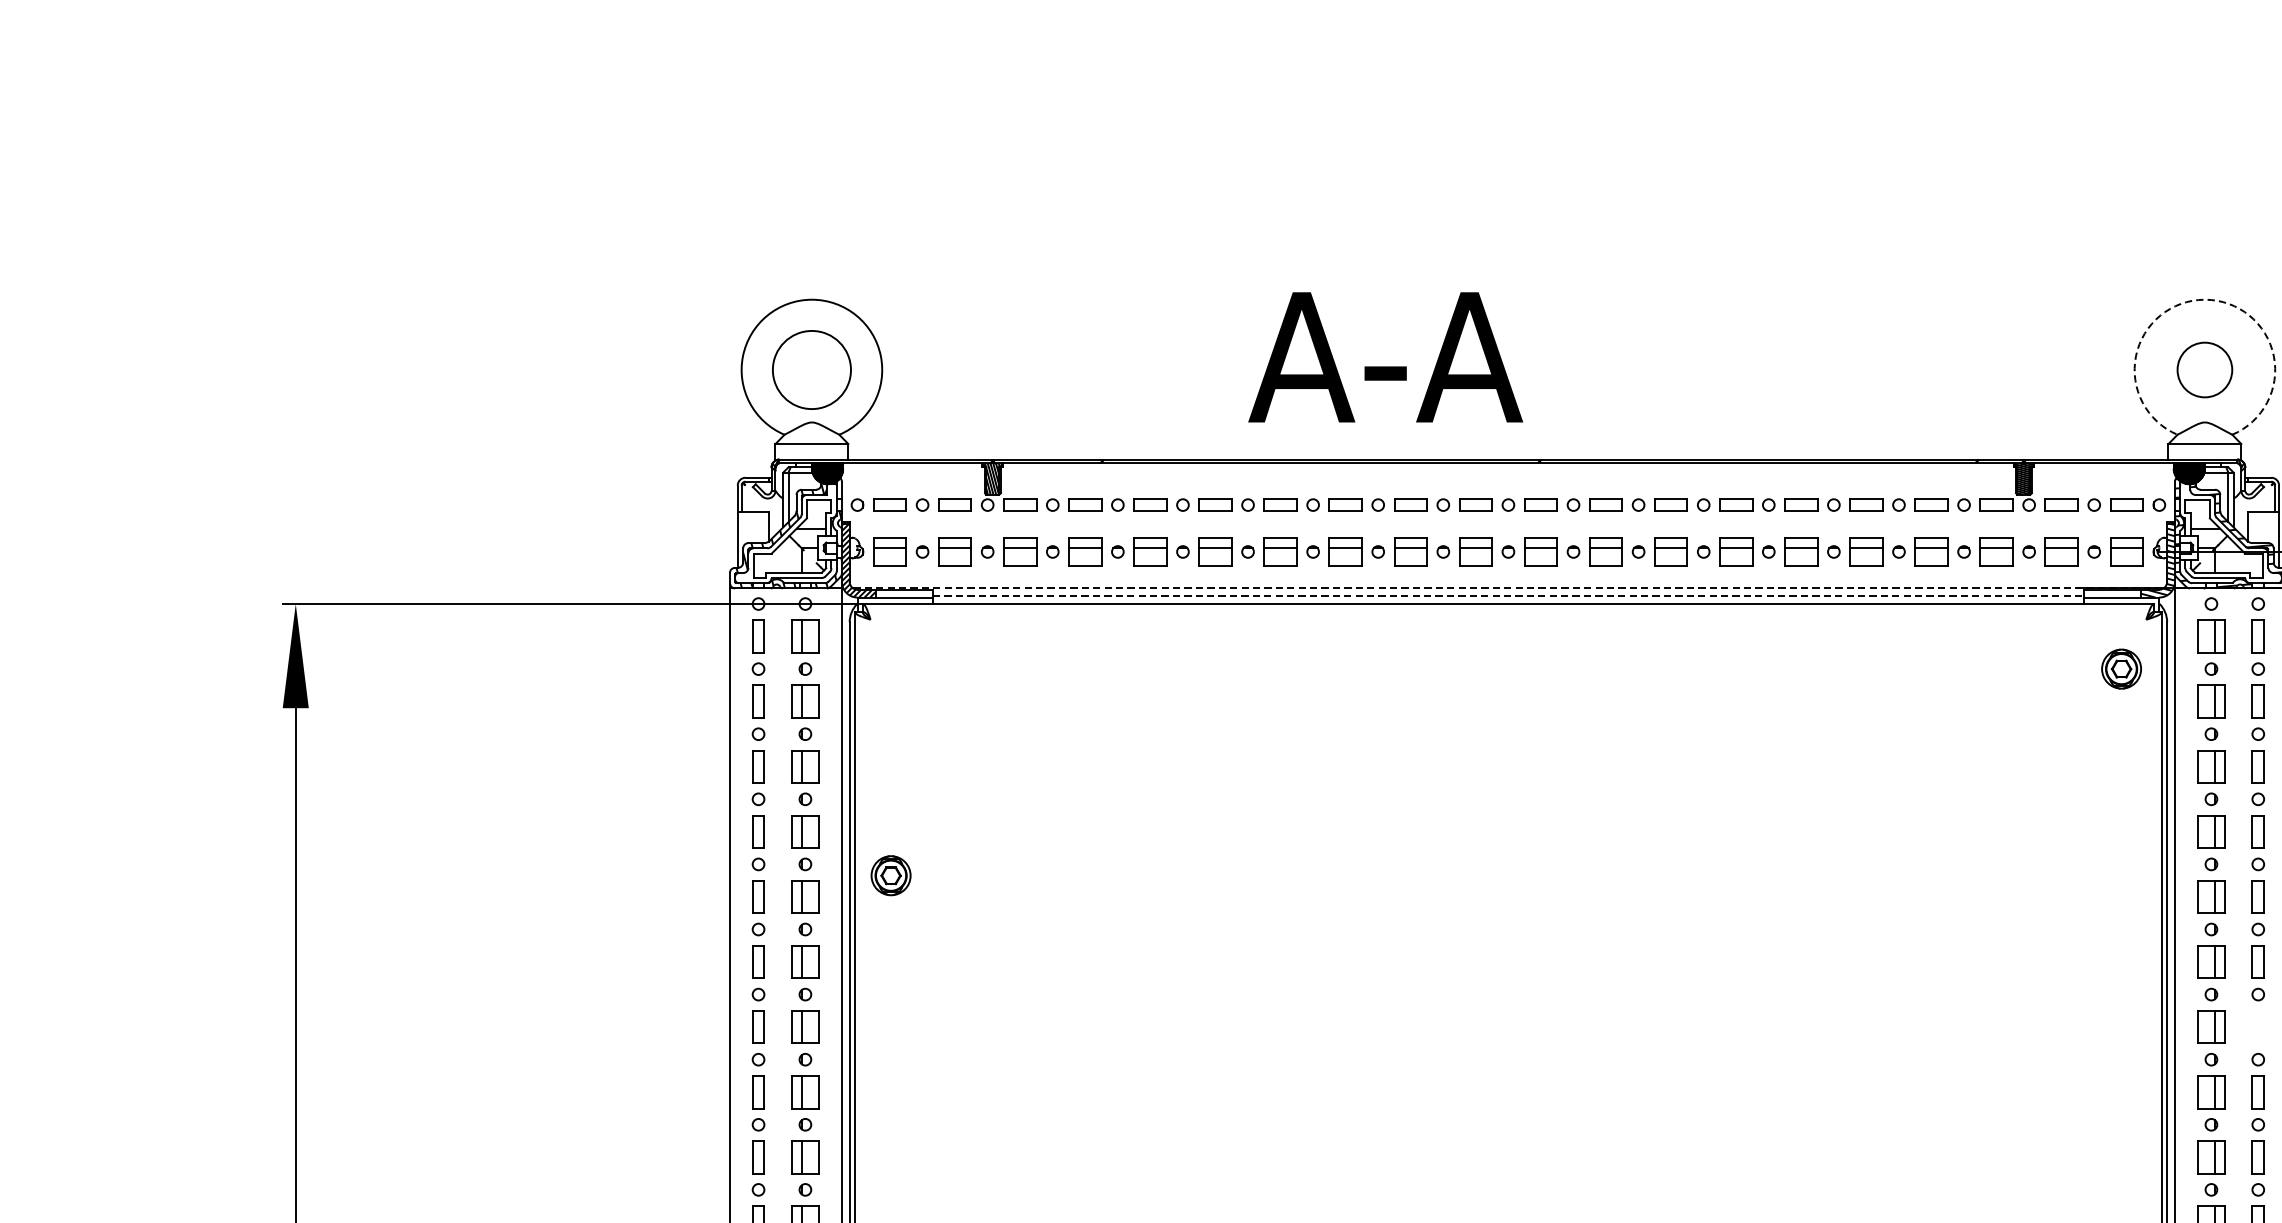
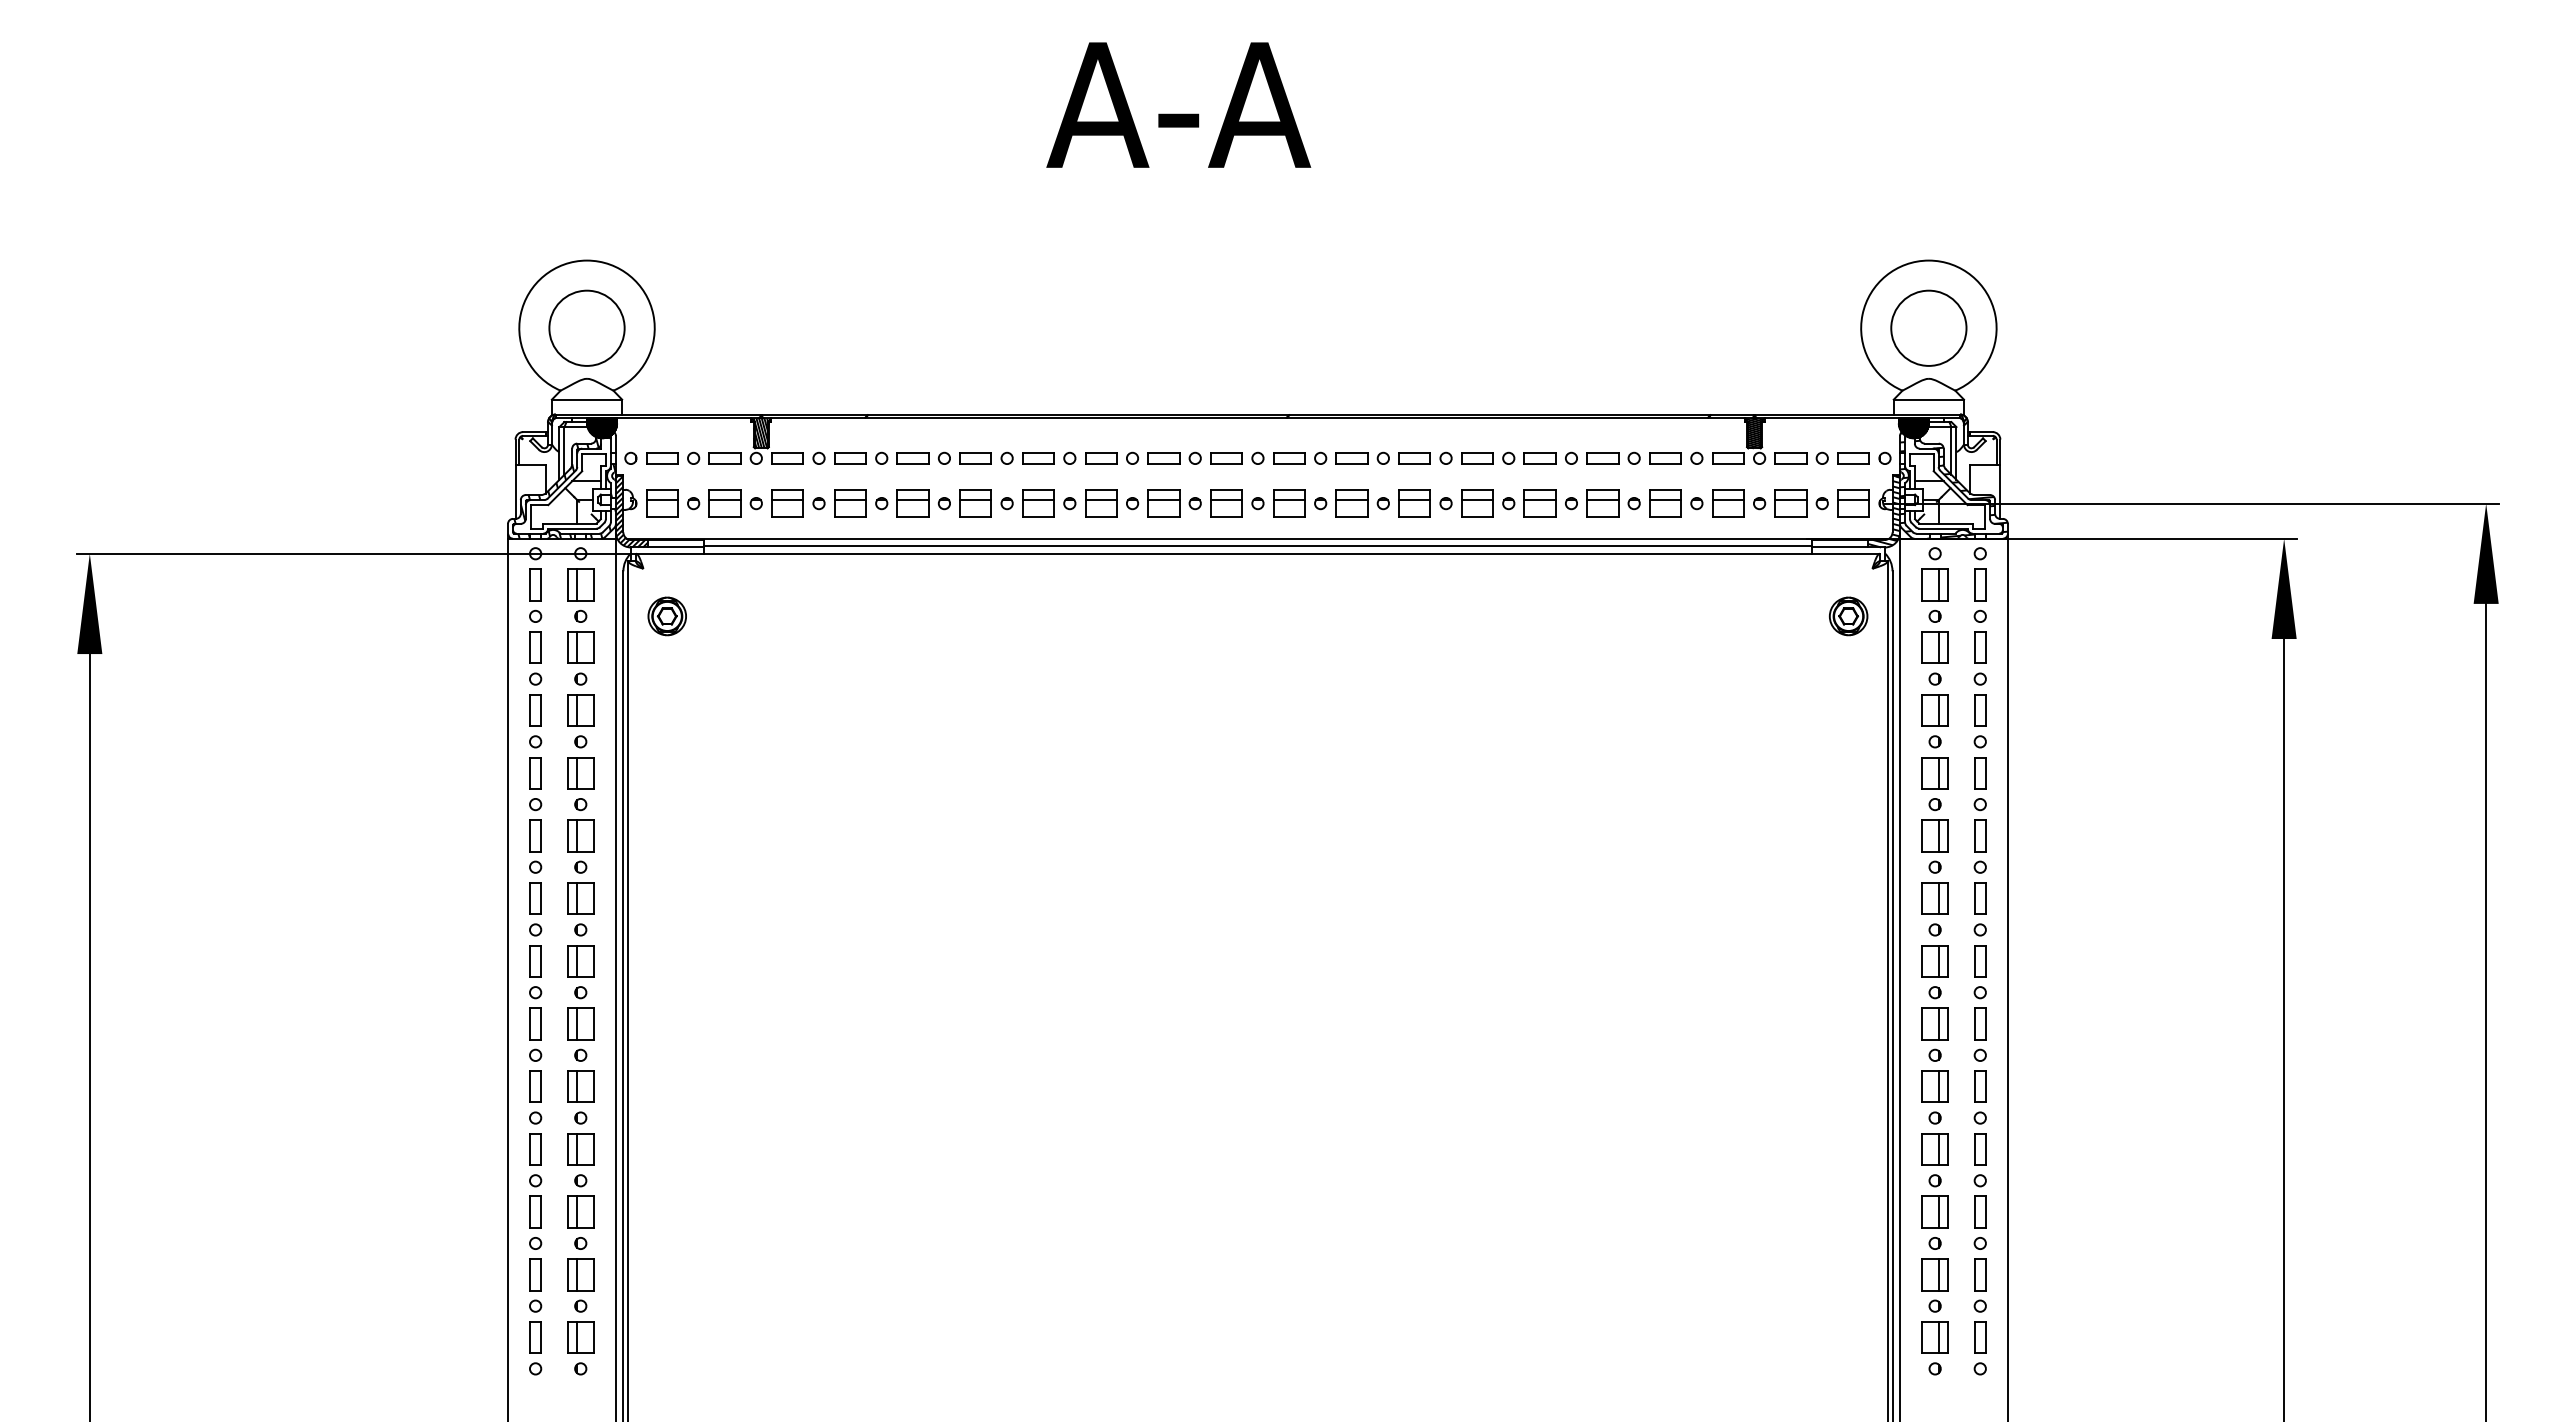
arc: (2204, 299) -> (1928, 260), dashed -> solid
text: (1385, 356) -> (1178, 104), moved
circle: (2204, 369) -> (1928, 327), size x1.43
line: (1508, 588) -> (1258, 538), dashed -> solid
line: (1508, 596) -> (1258, 546), dashed -> solid
part: (890, 875) -> (666, 616), moved
part: (2258, 1027) -> (1980, 961), added

